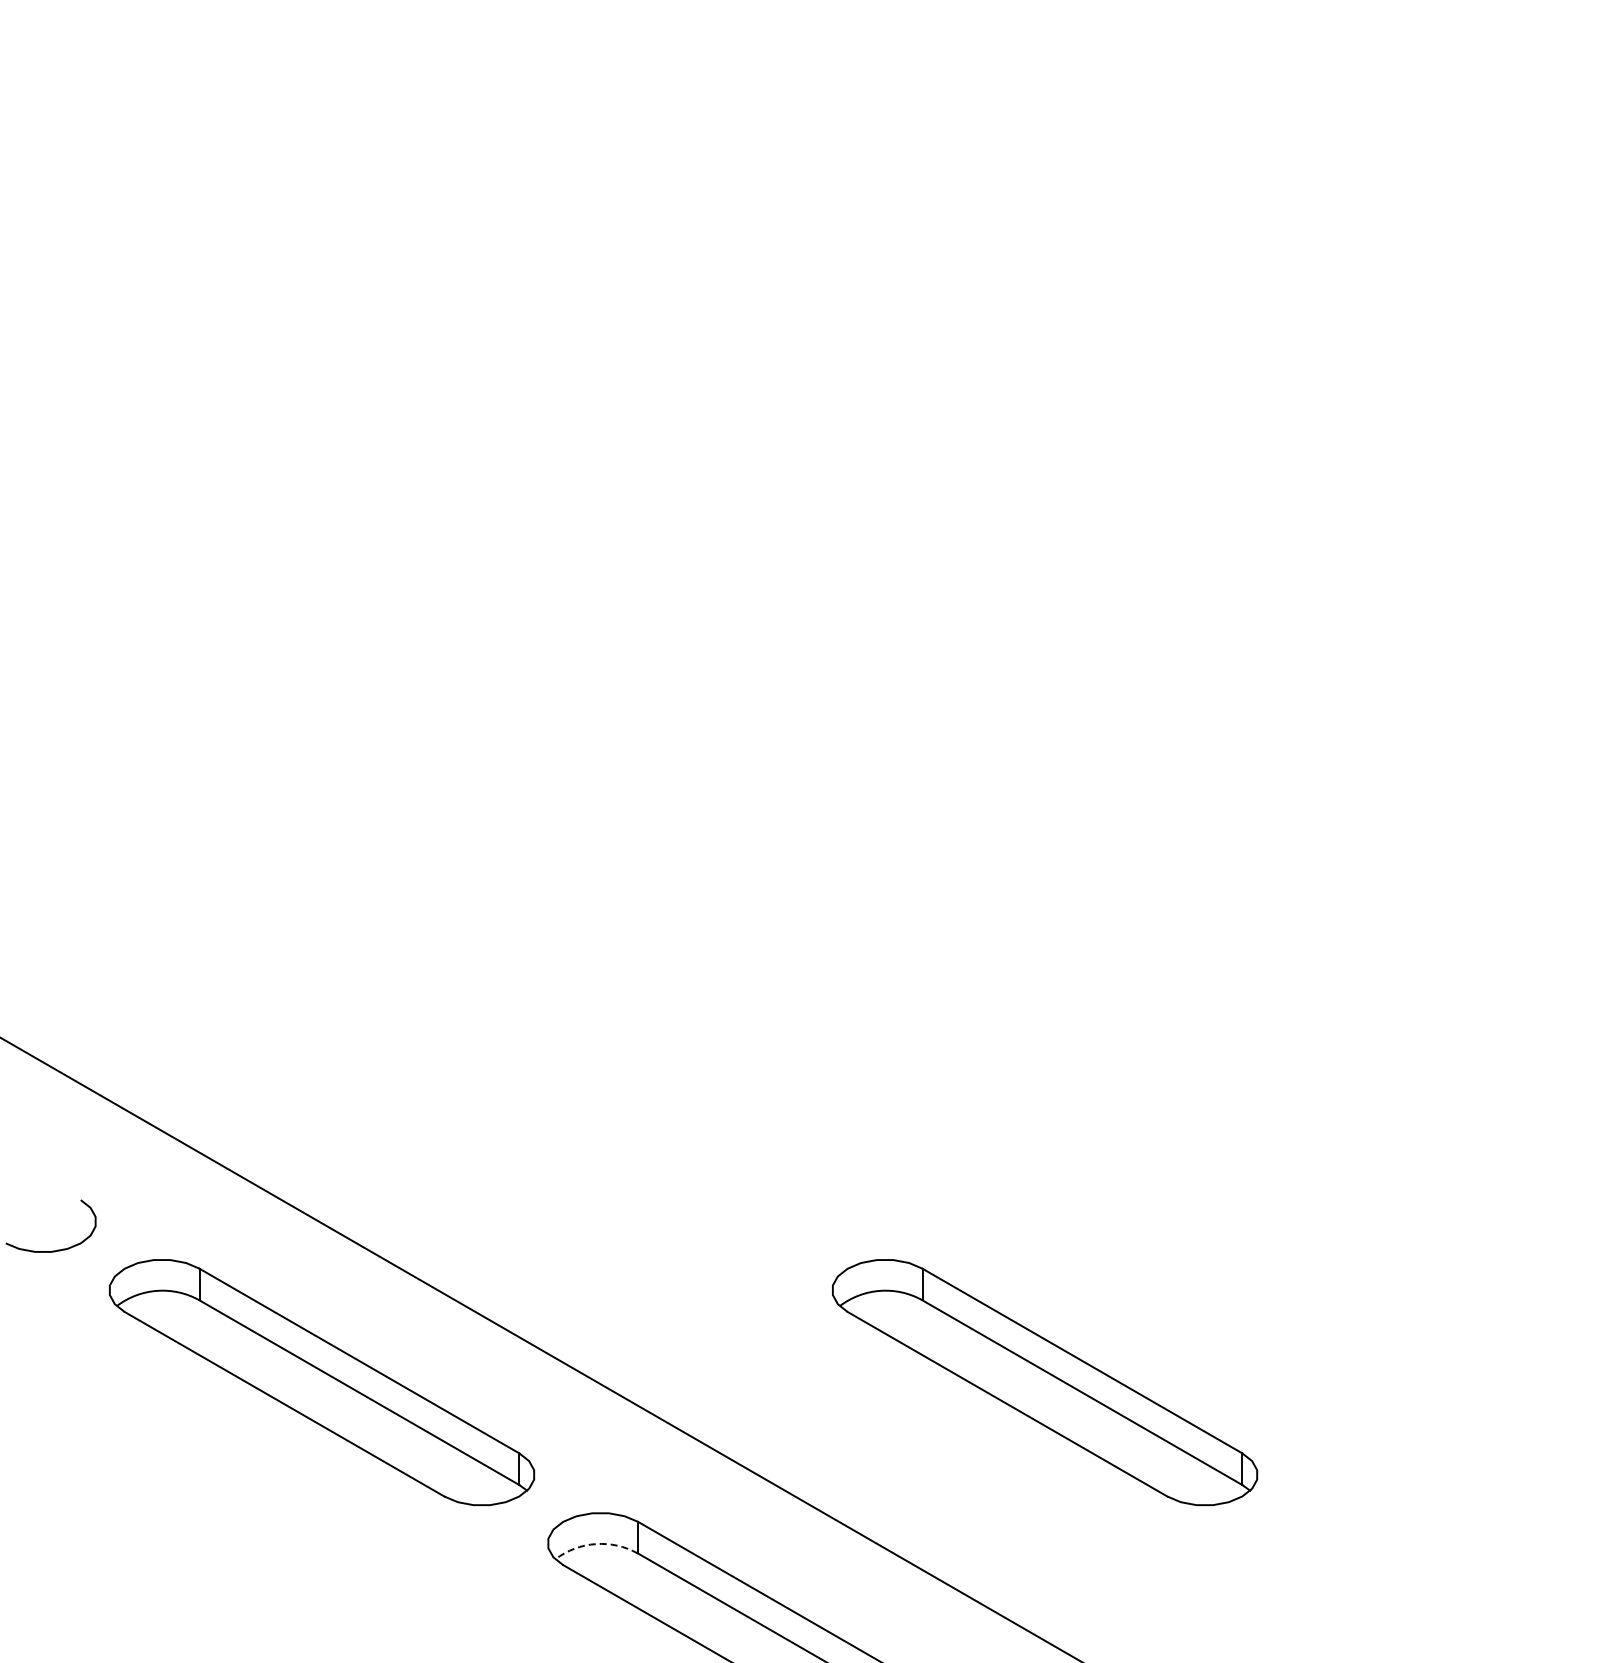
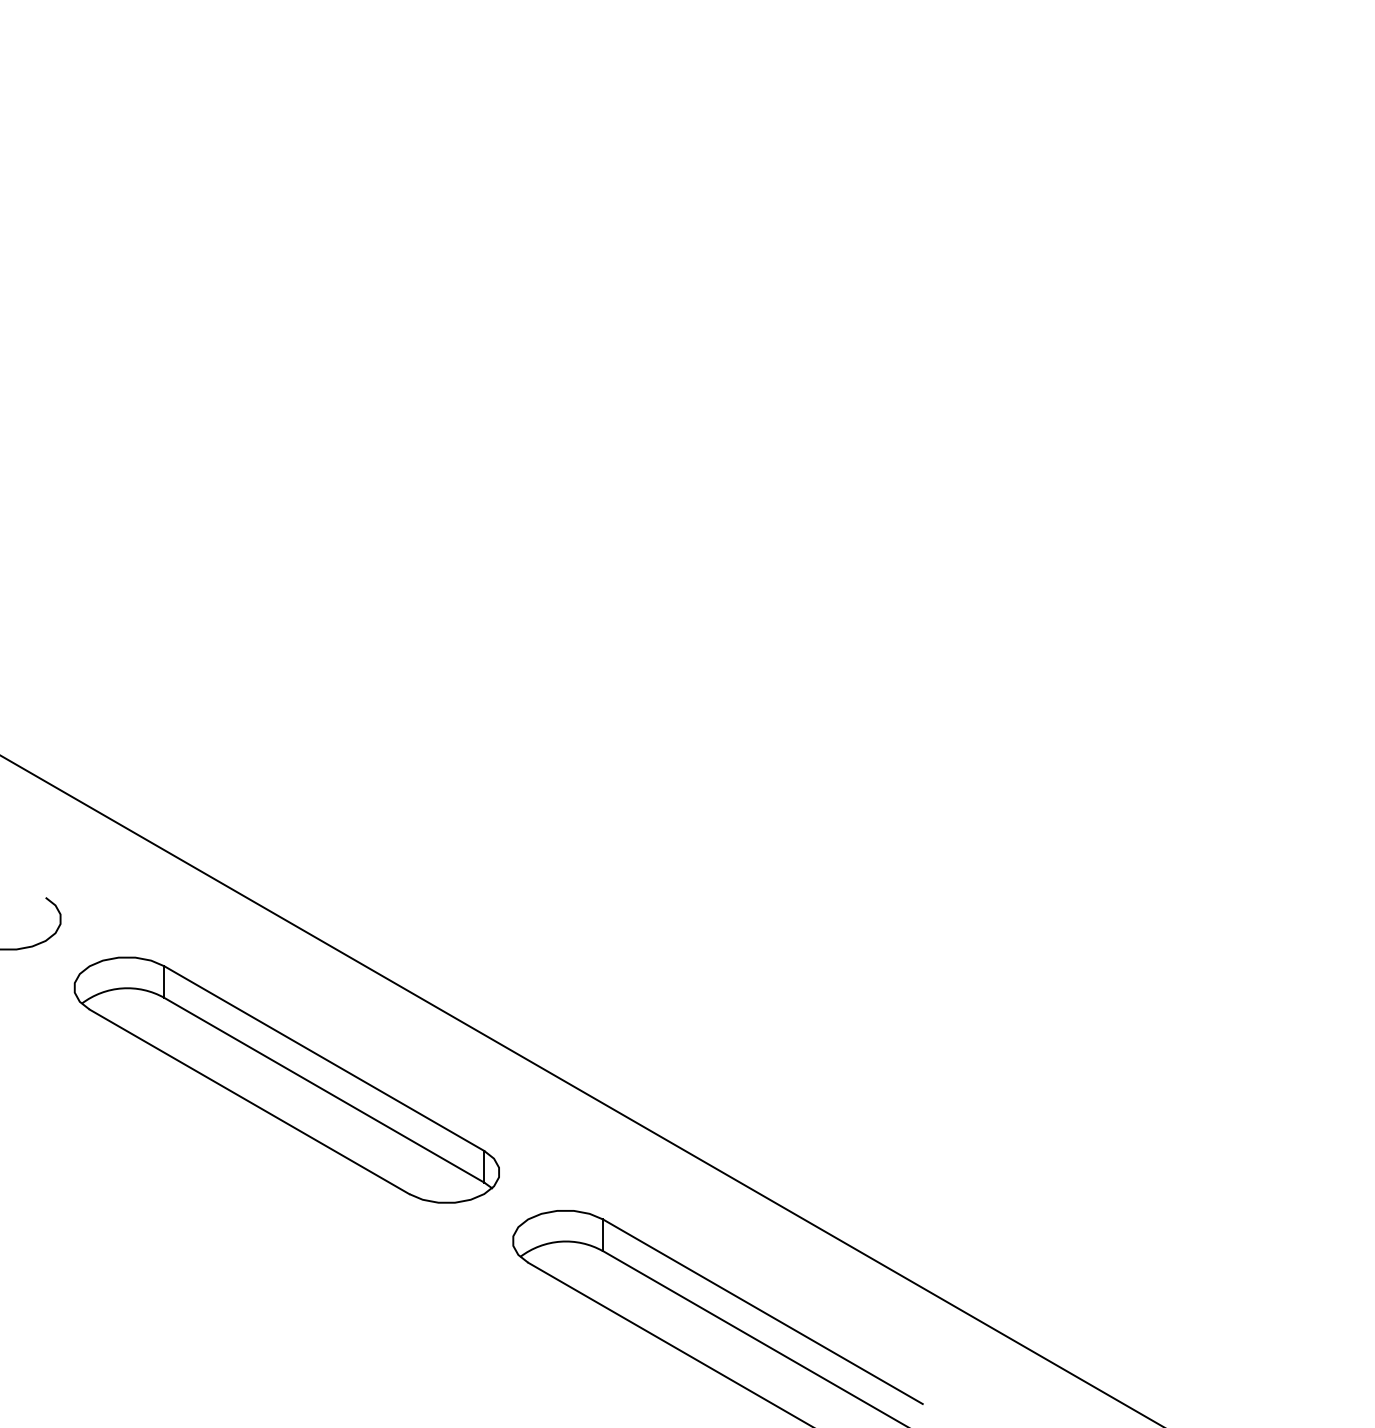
part: (1045, 1382) -> (1010, 1080), removed
arc: (595, 1544) -> (560, 1242), dashed -> solid

